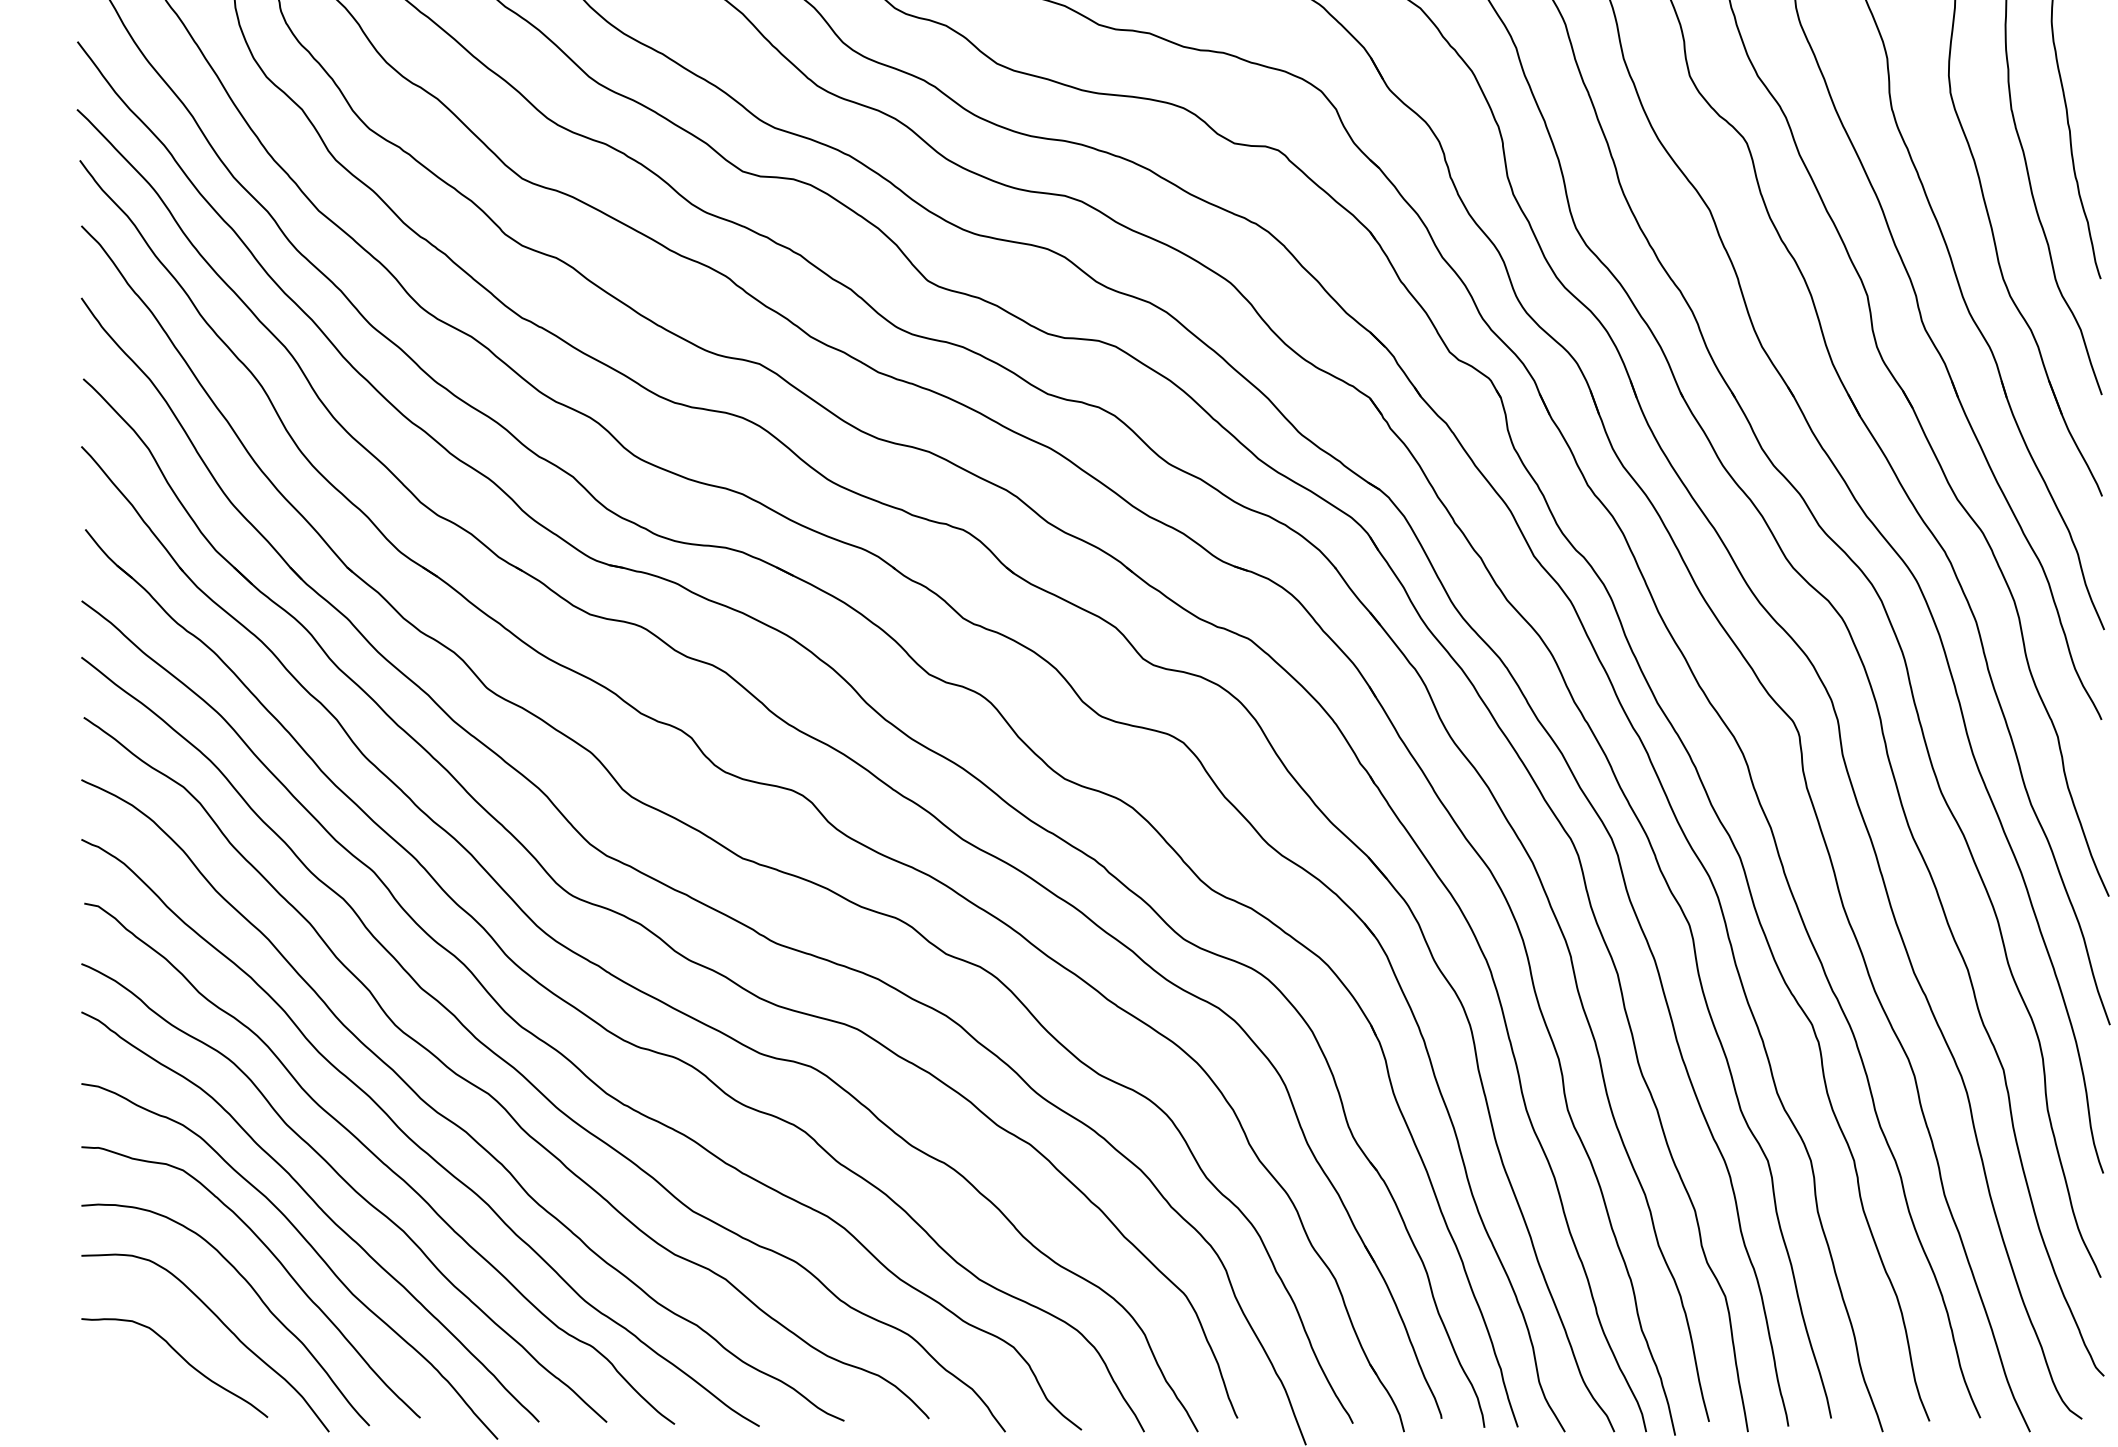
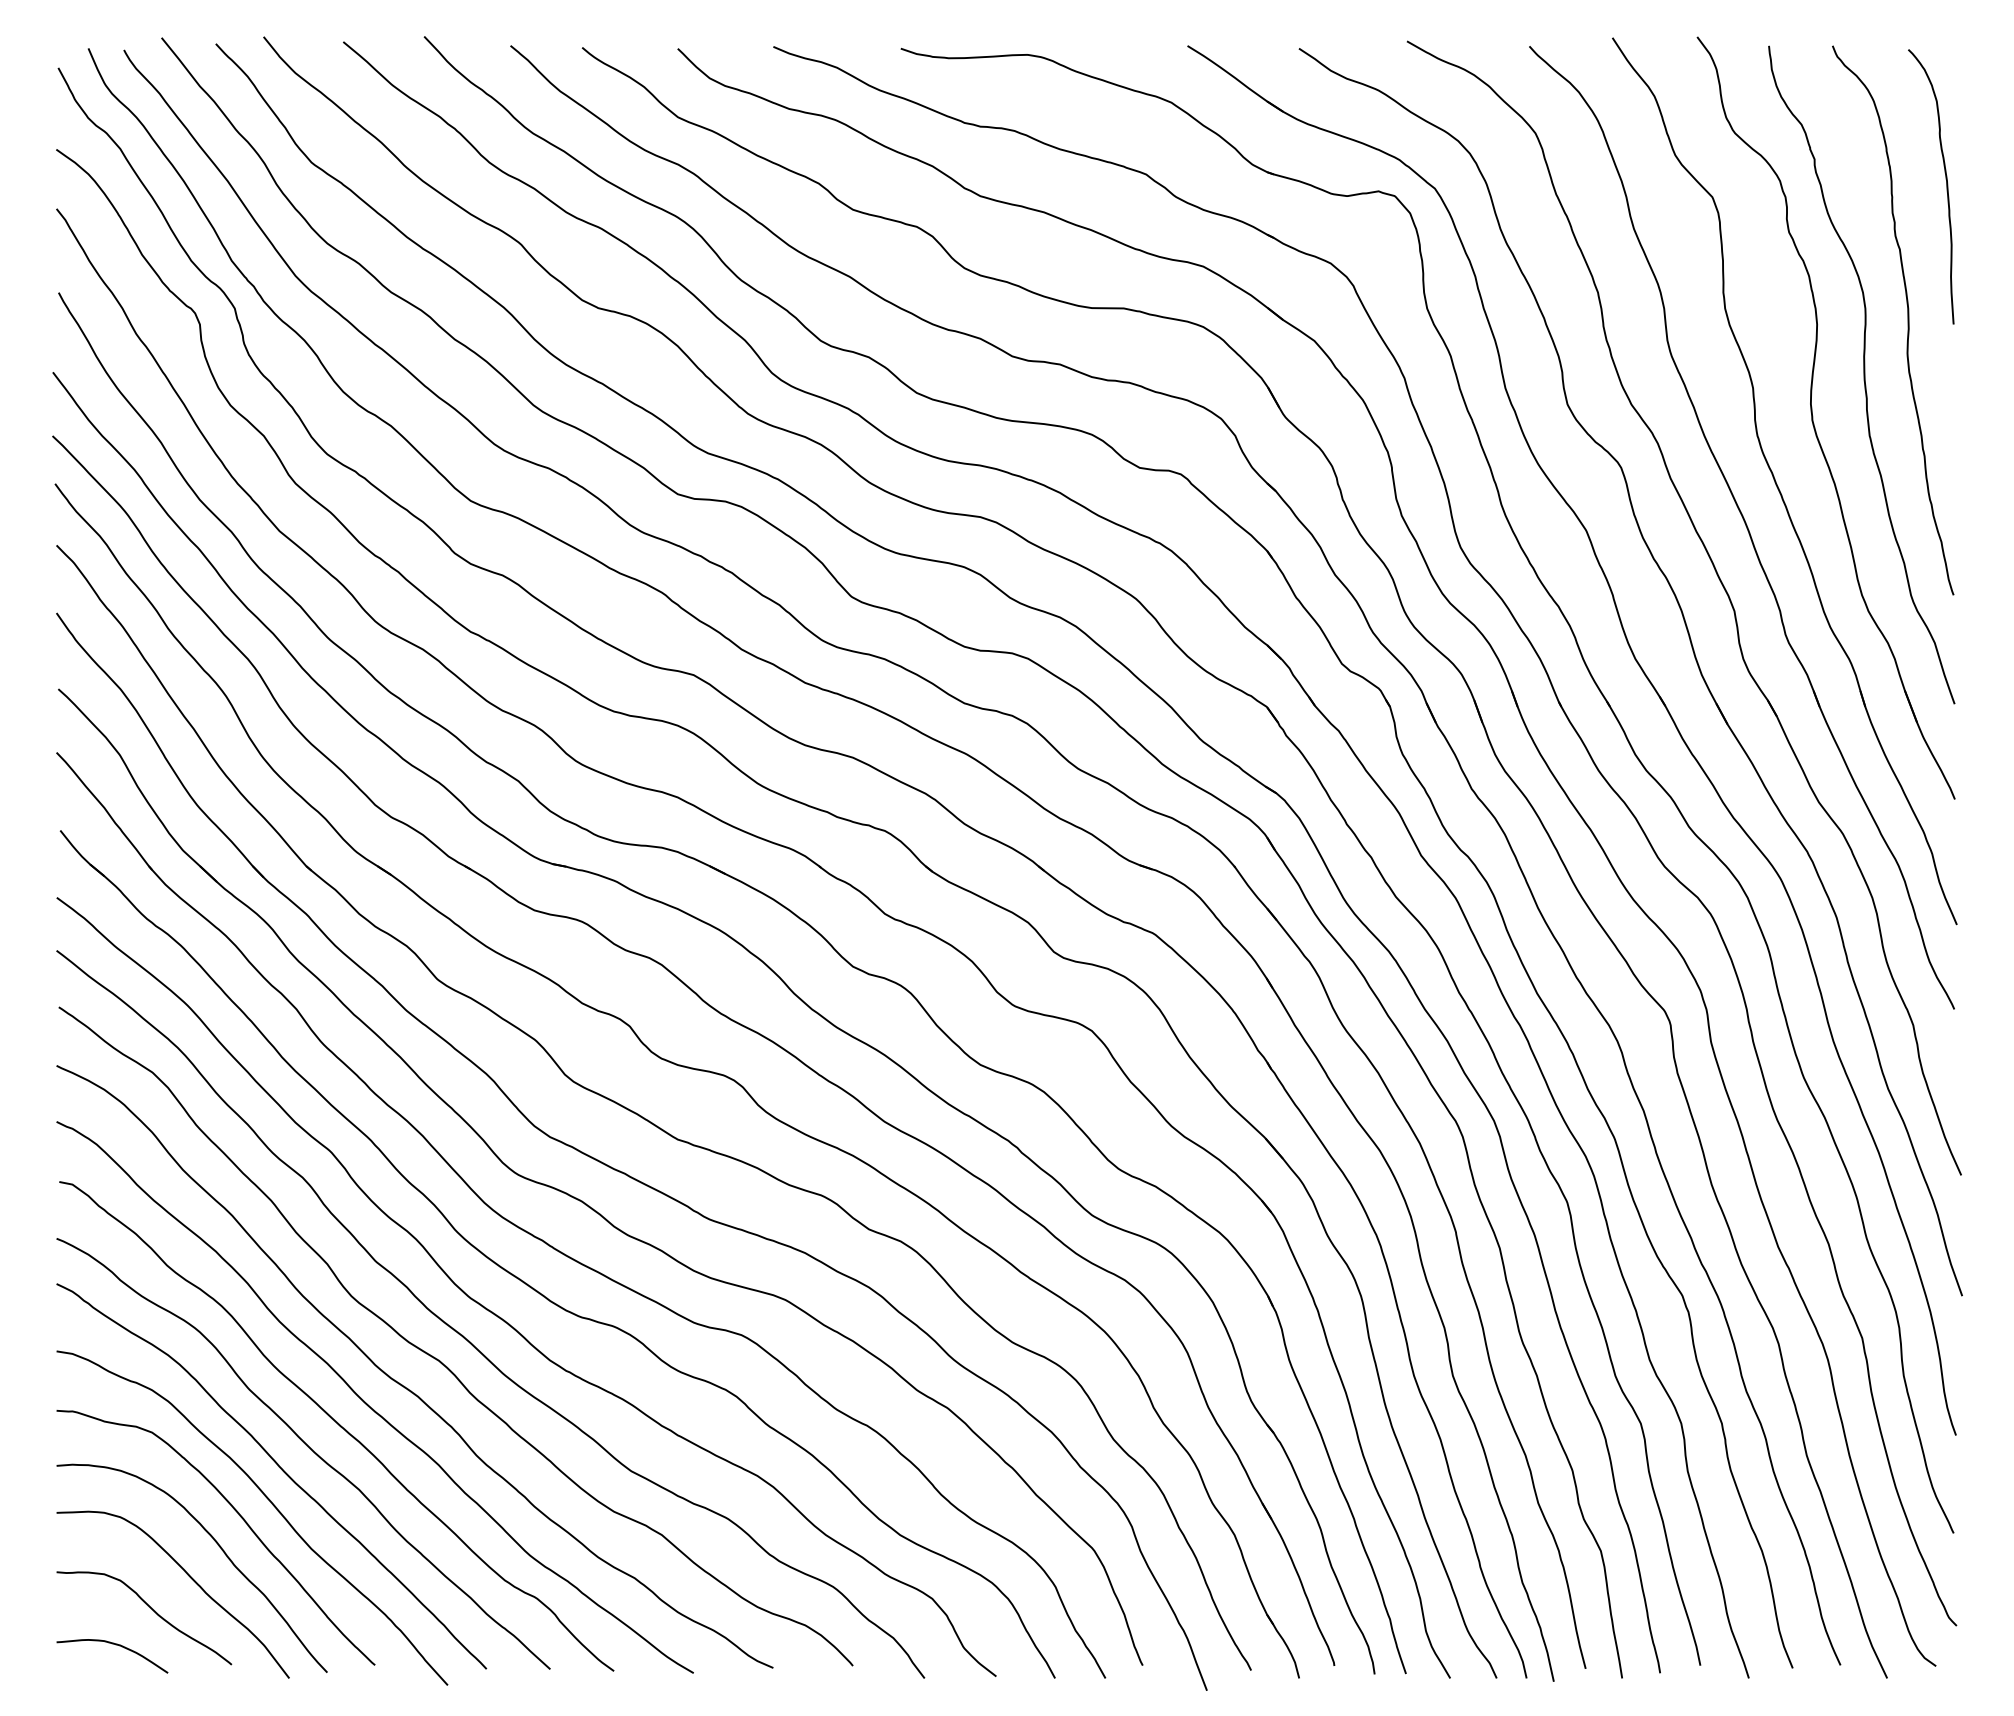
curve: (144, 1397) -> (115, 1645), added

